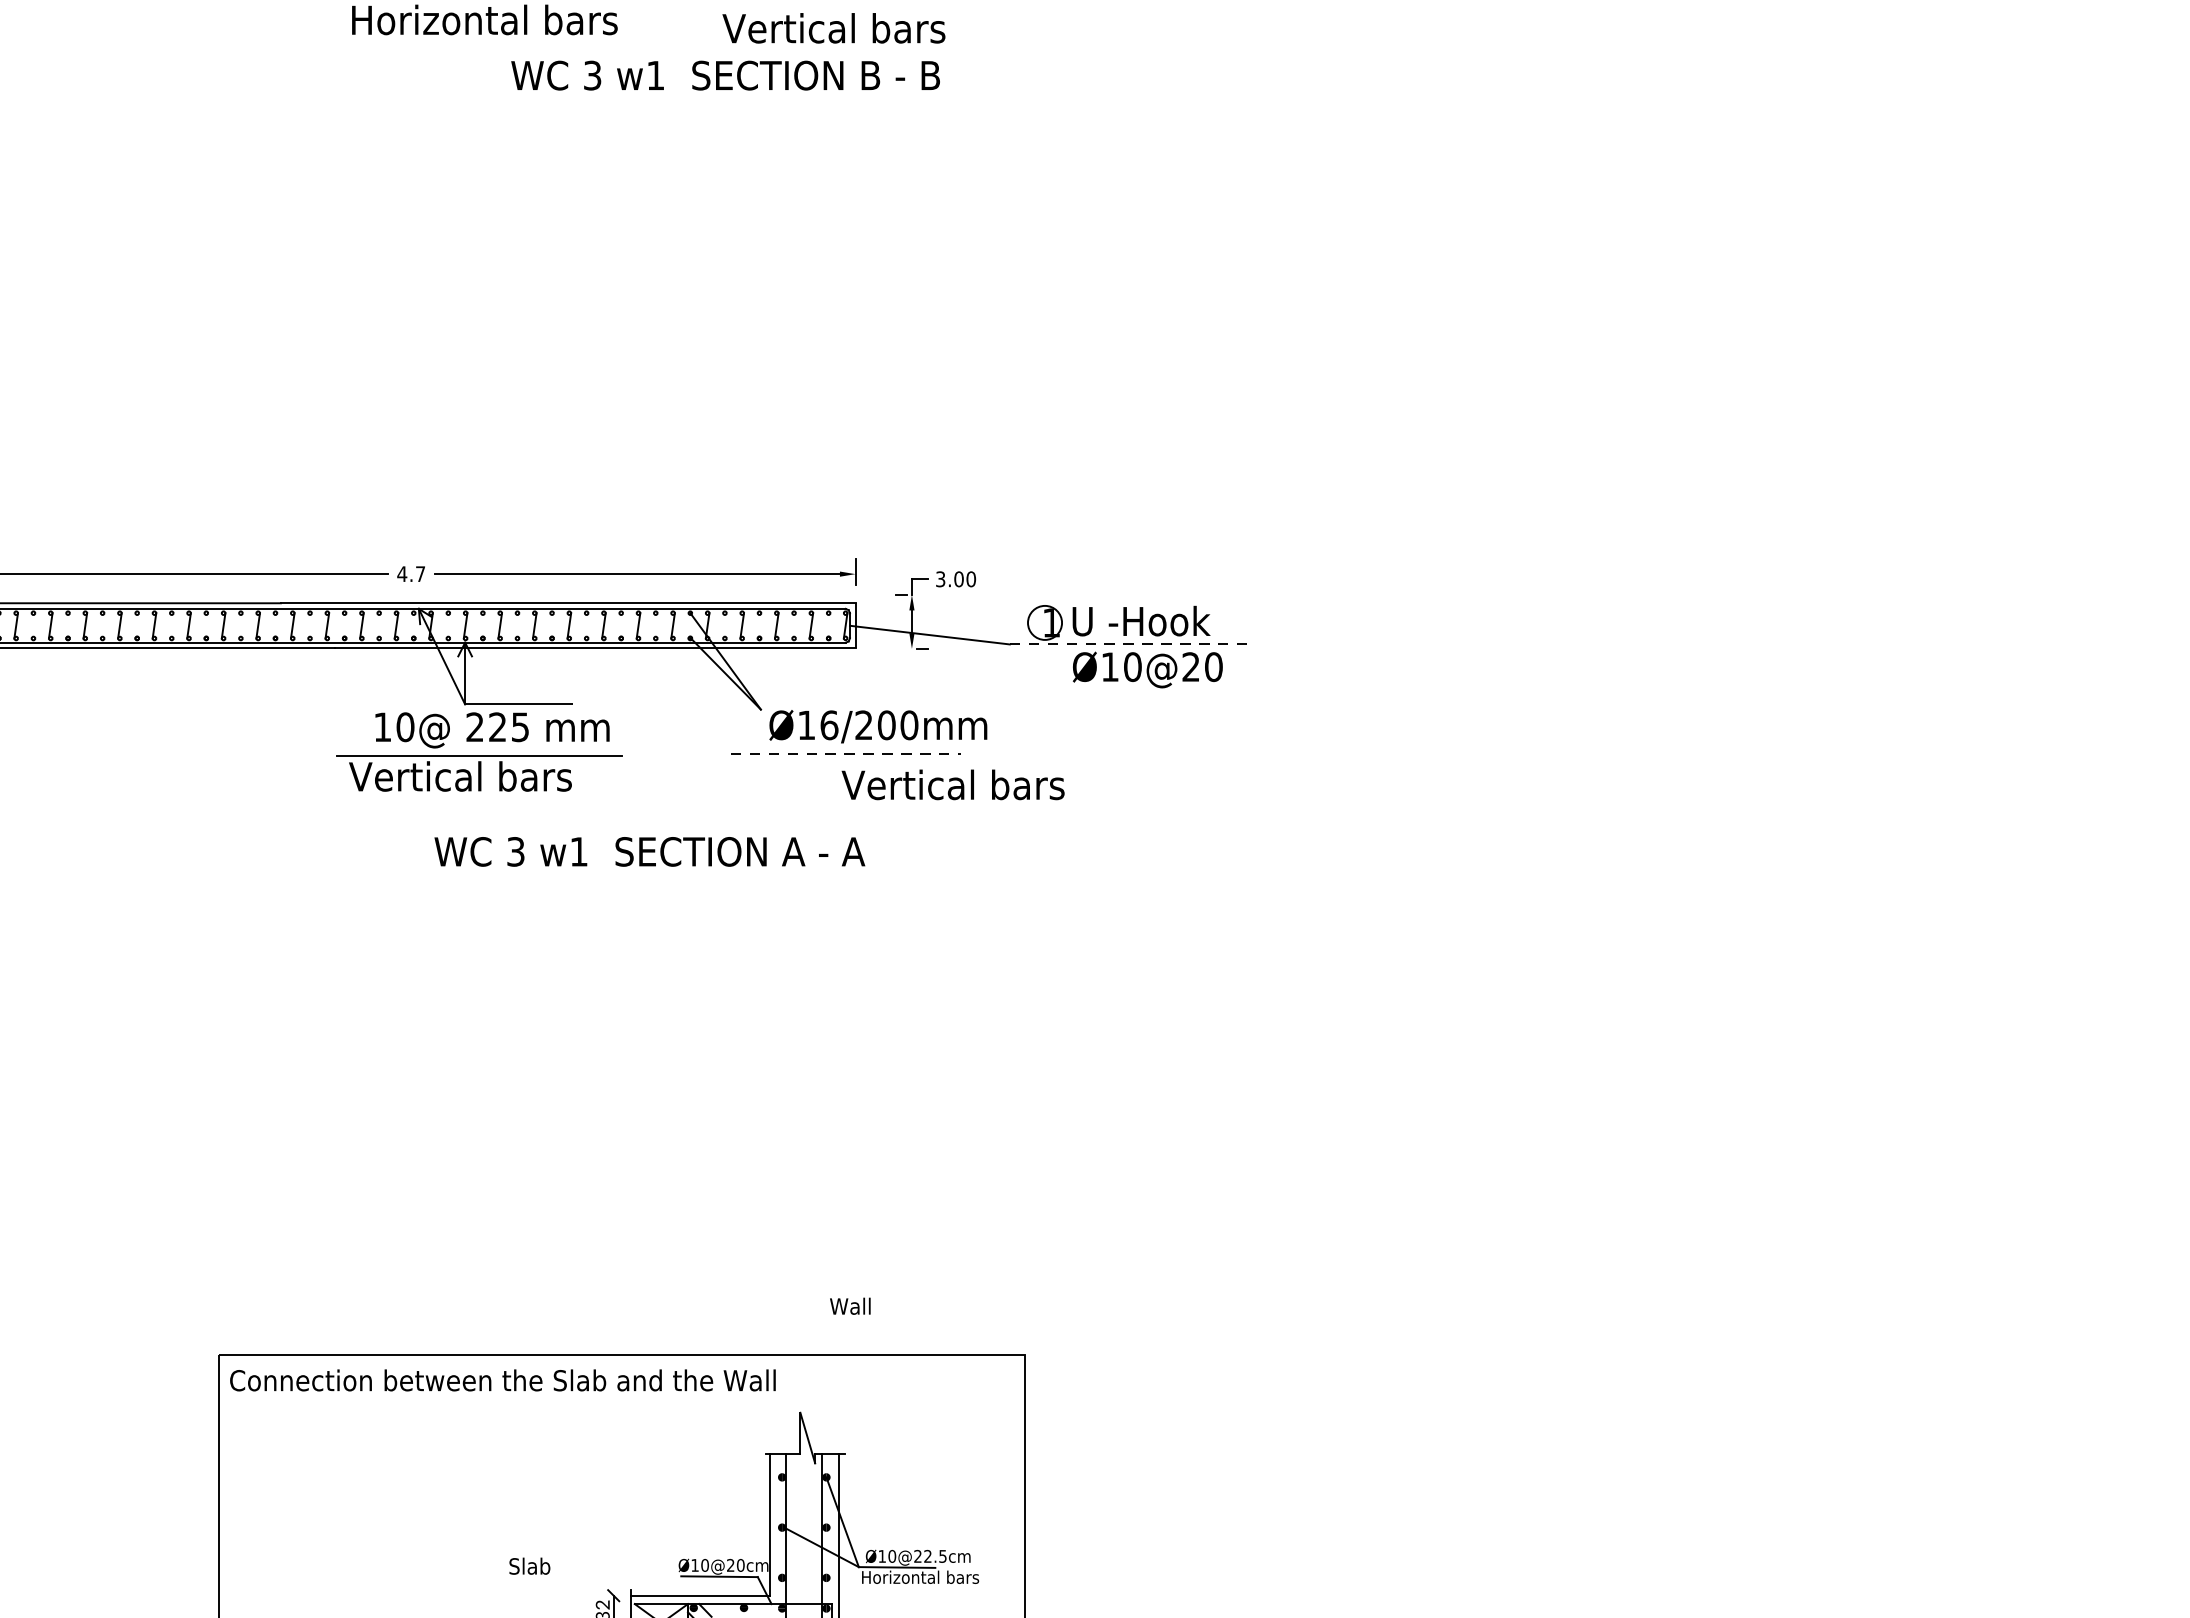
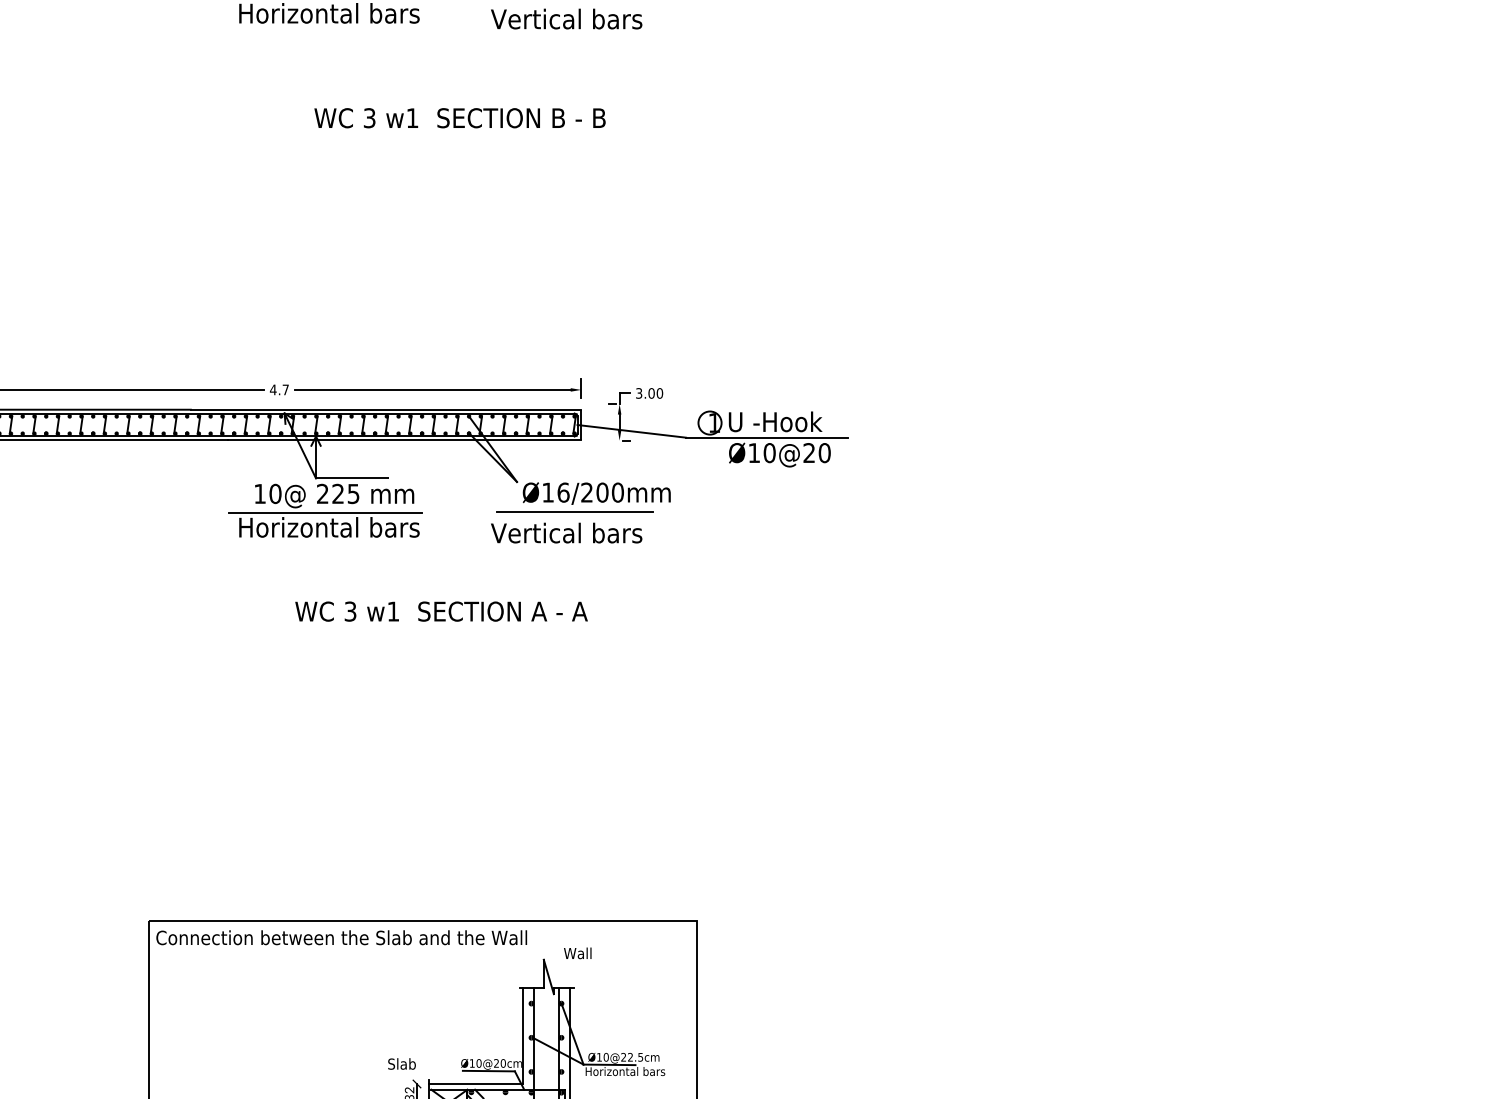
text: (724, 76) -> (459, 118), moved
line: (1129, 644) -> (767, 437), dashed -> solid
line: (847, 753) -> (575, 511), dashed -> solid
text: (483, 776) -> (328, 527), Vertical bars -> Horizontal bars
text: (952, 783) -> (566, 532), moved
text: (649, 851) -> (441, 611), moved
text: (849, 1306) -> (577, 953), moved
text: (529, 1565) -> (401, 1063), moved

